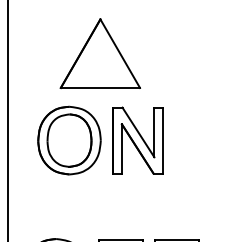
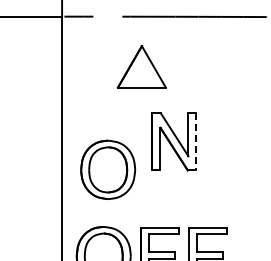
part: (99, 53) -> (141, 66), size x0.7
part: (69, 140) -> (108, 169), moved
line: (163, 141) -> (196, 142), solid -> dashed

